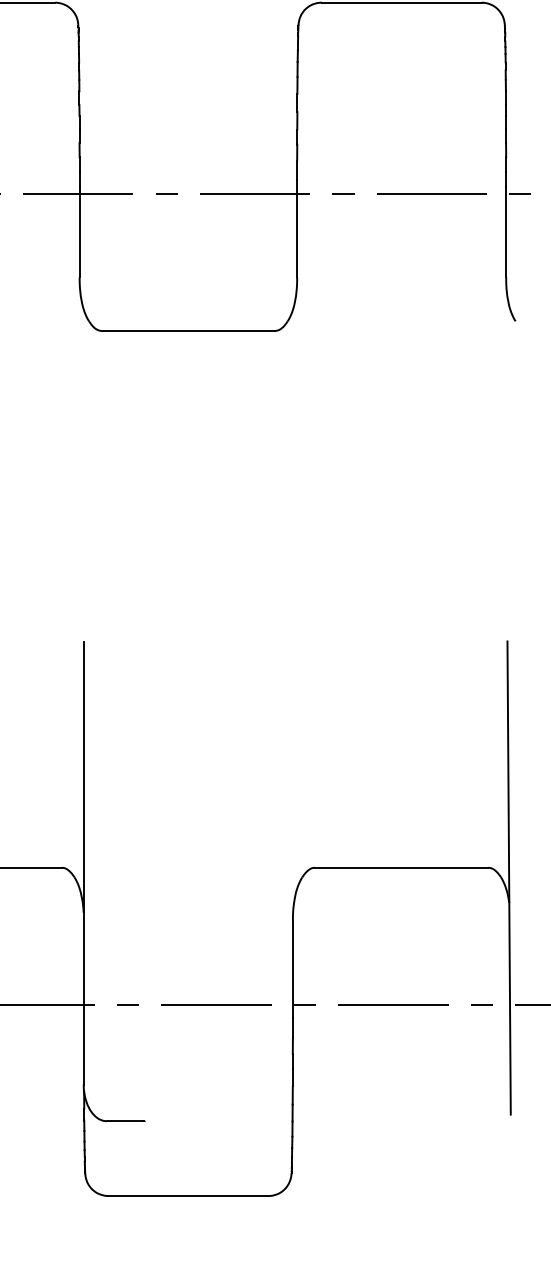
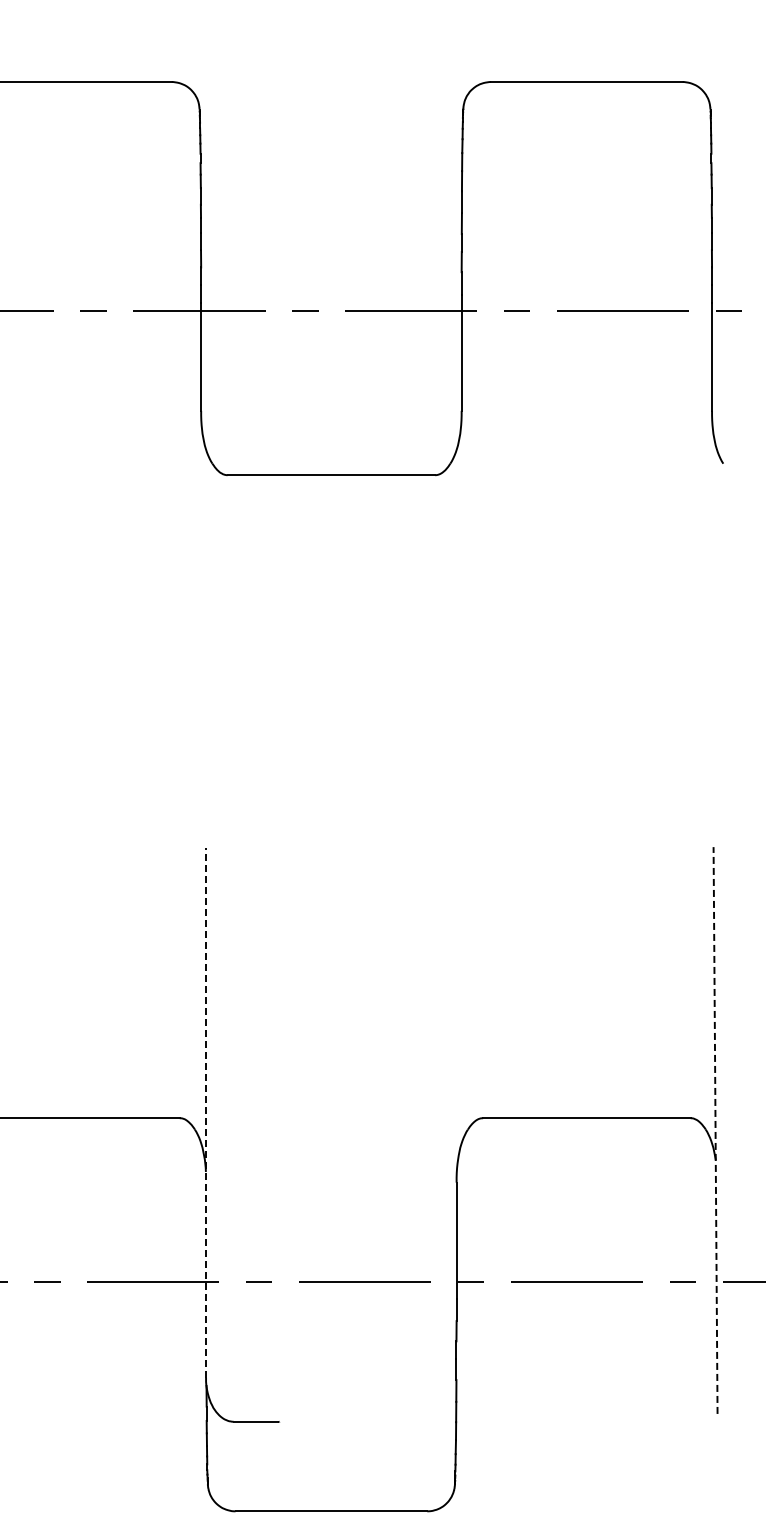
line: (84, 863) -> (206, 1112), solid -> dashed
line: (509, 878) -> (715, 1130), solid -> dashed

